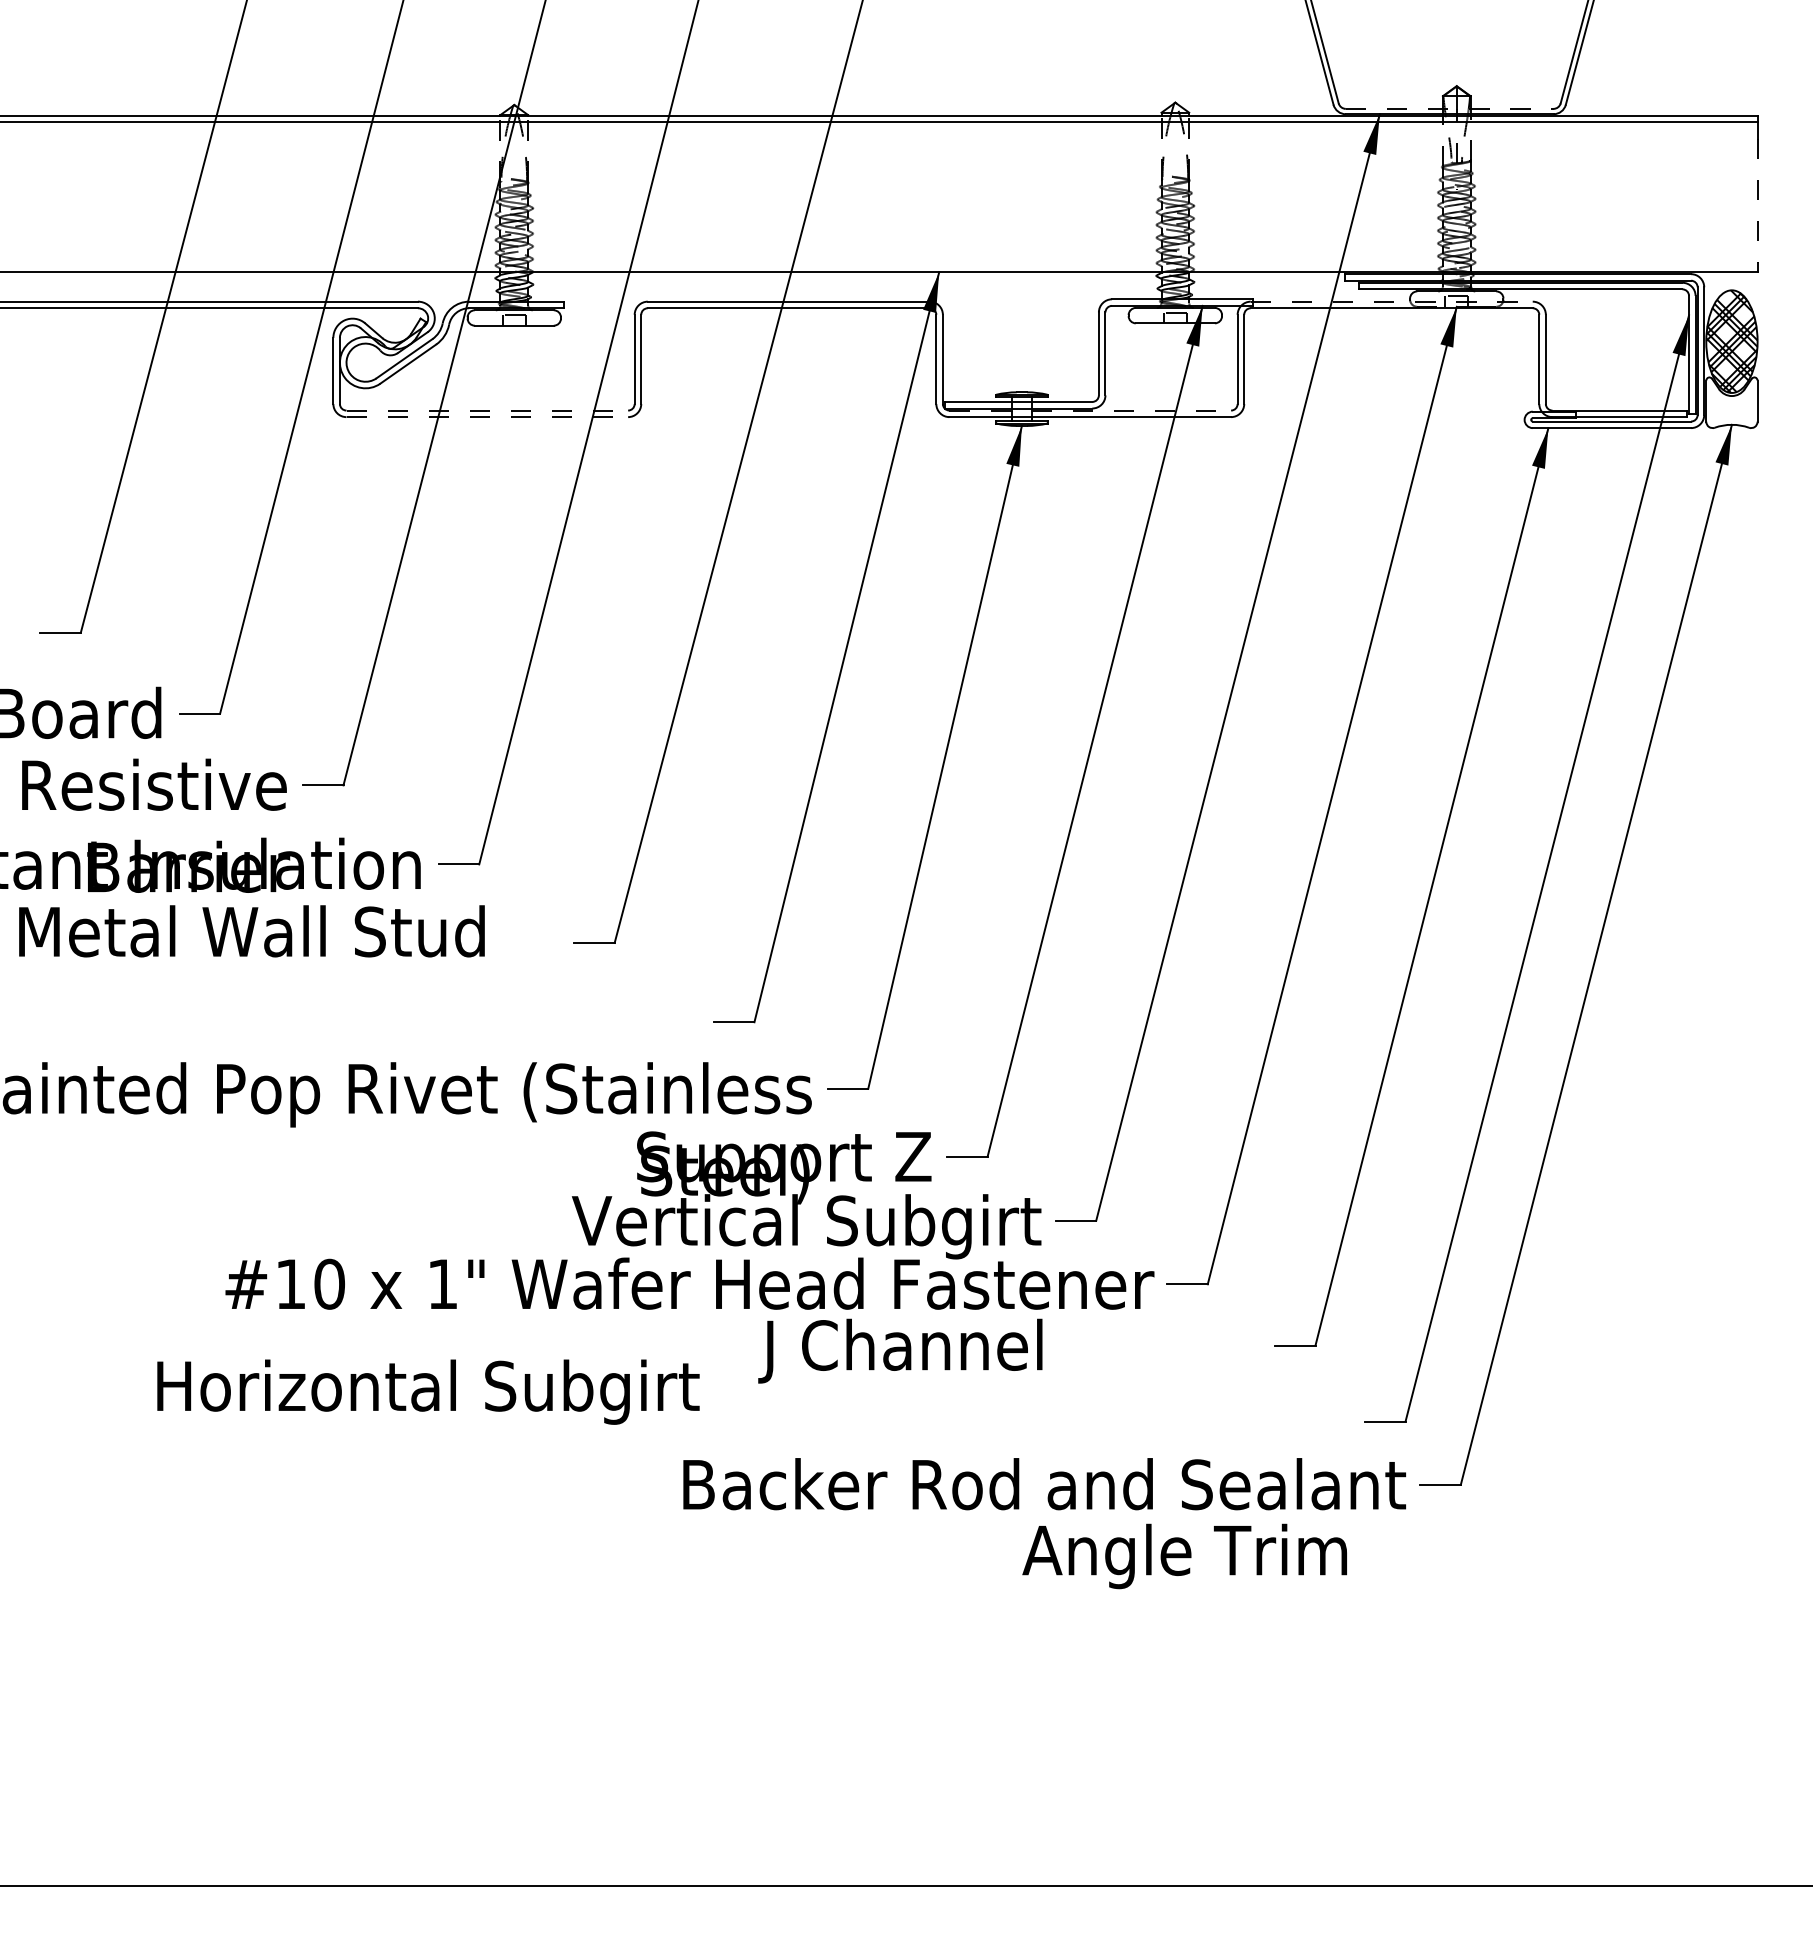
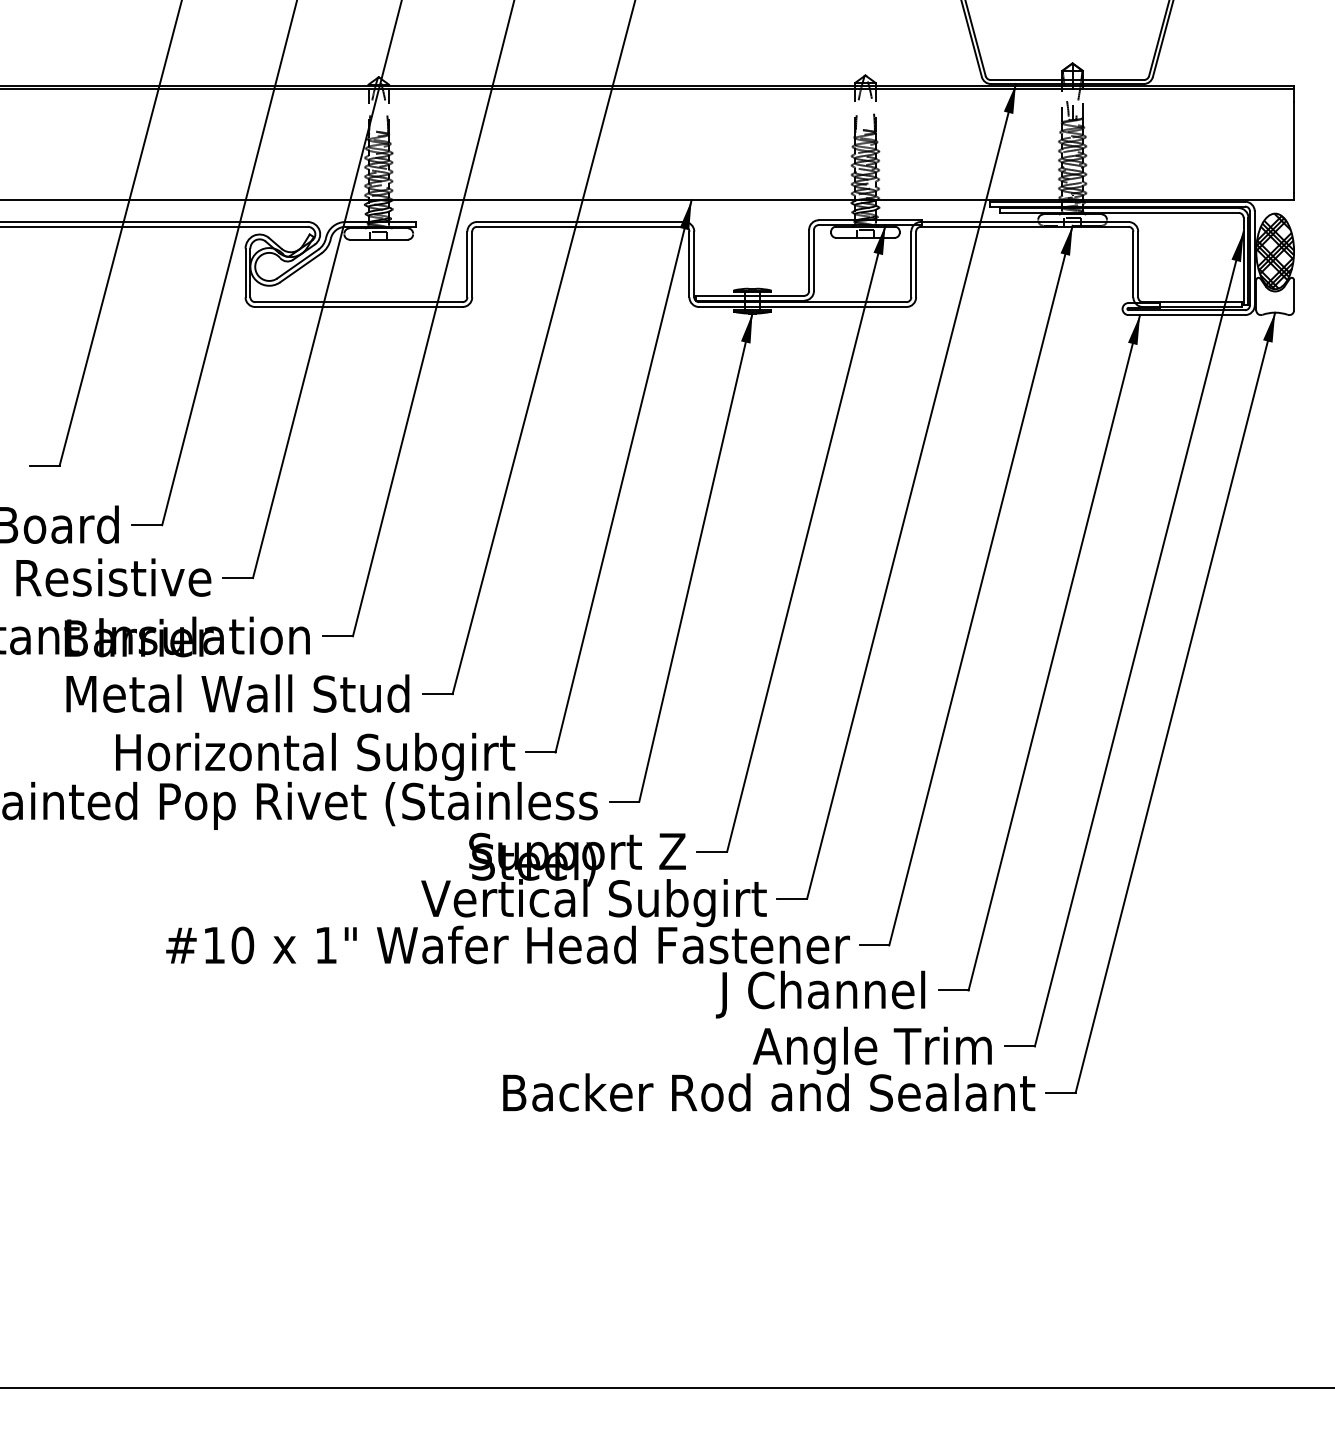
line: (1449, 108) -> (1067, 79), dashed -> solid
line: (1757, 201) -> (1294, 148), dashed -> solid
line: (1391, 301) -> (1024, 221), dashed -> solid
line: (487, 410) -> (359, 302), dashed -> solid
line: (1090, 410) -> (802, 302), dashed -> solid
line: (487, 417) -> (359, 307), dashed -> solid
text: (251, 931) -> (237, 693), moved
text: (900, 1350) -> (820, 994), moved
text: (428, 1391) -> (315, 756), moved
text: (1184, 1556) -> (872, 1050), moved

